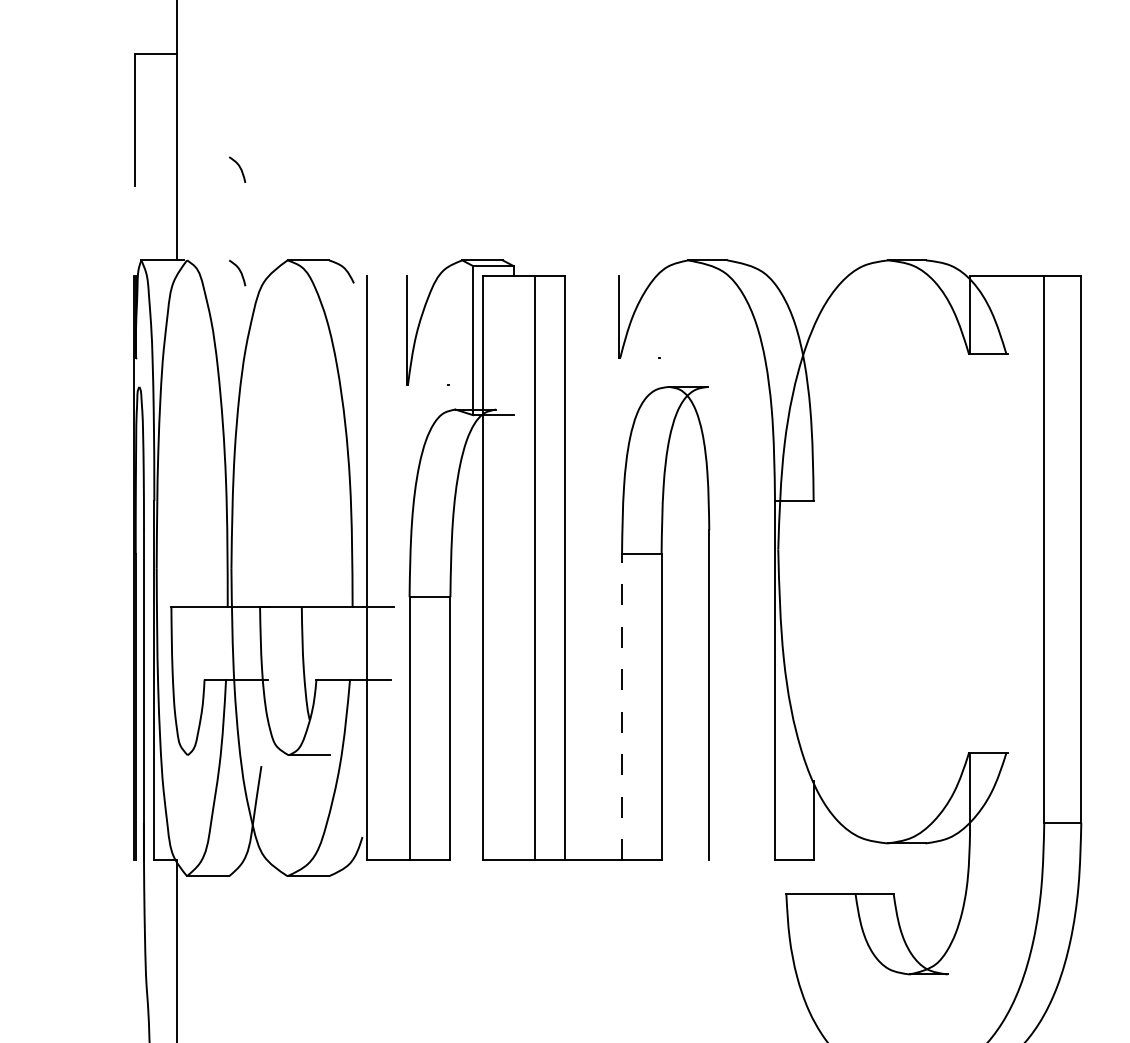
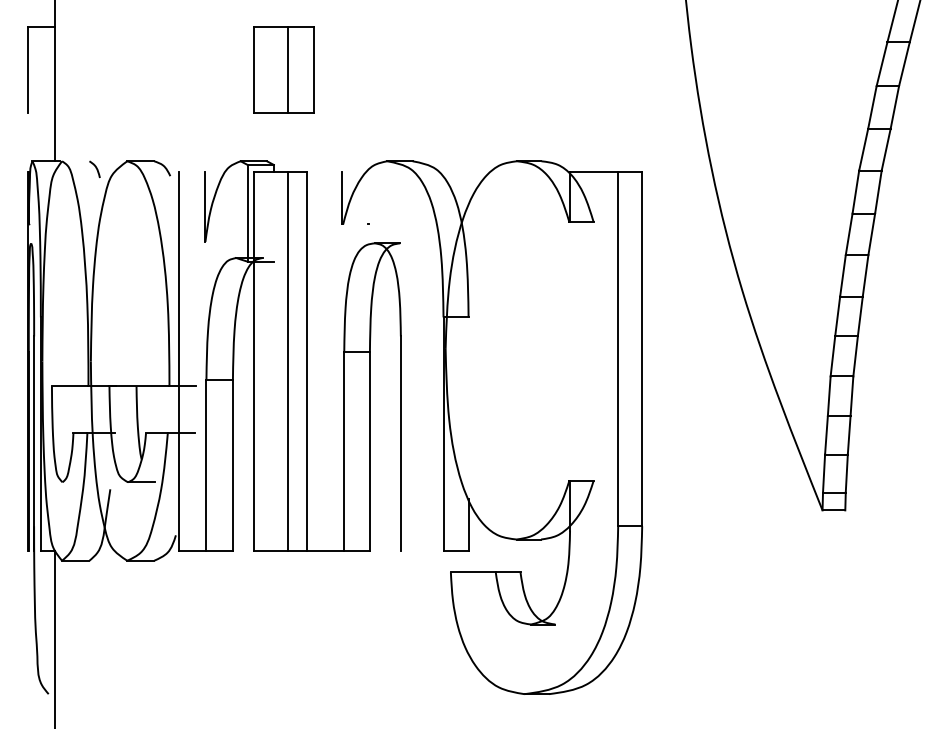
part: (528, 118) -> (283, 69), added
curve: (238, 168) -> (95, 101), removed
line: (622, 706) -> (344, 450), dashed -> solid

